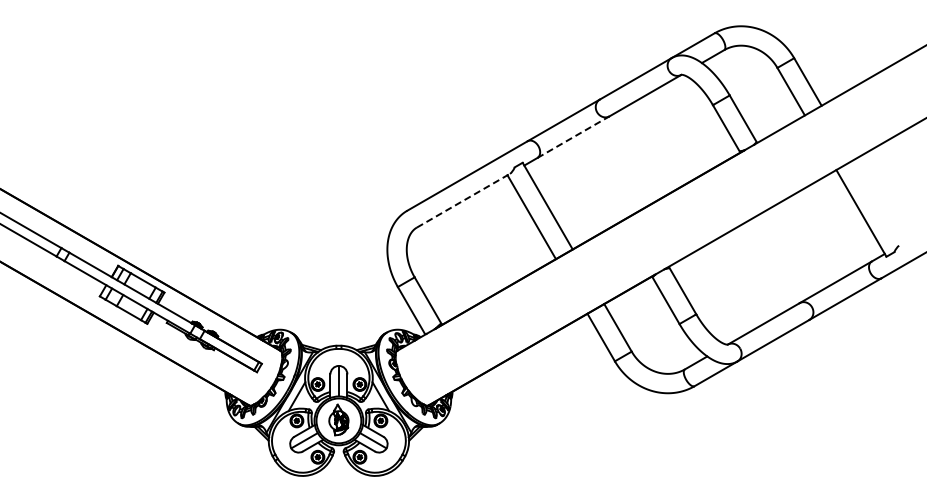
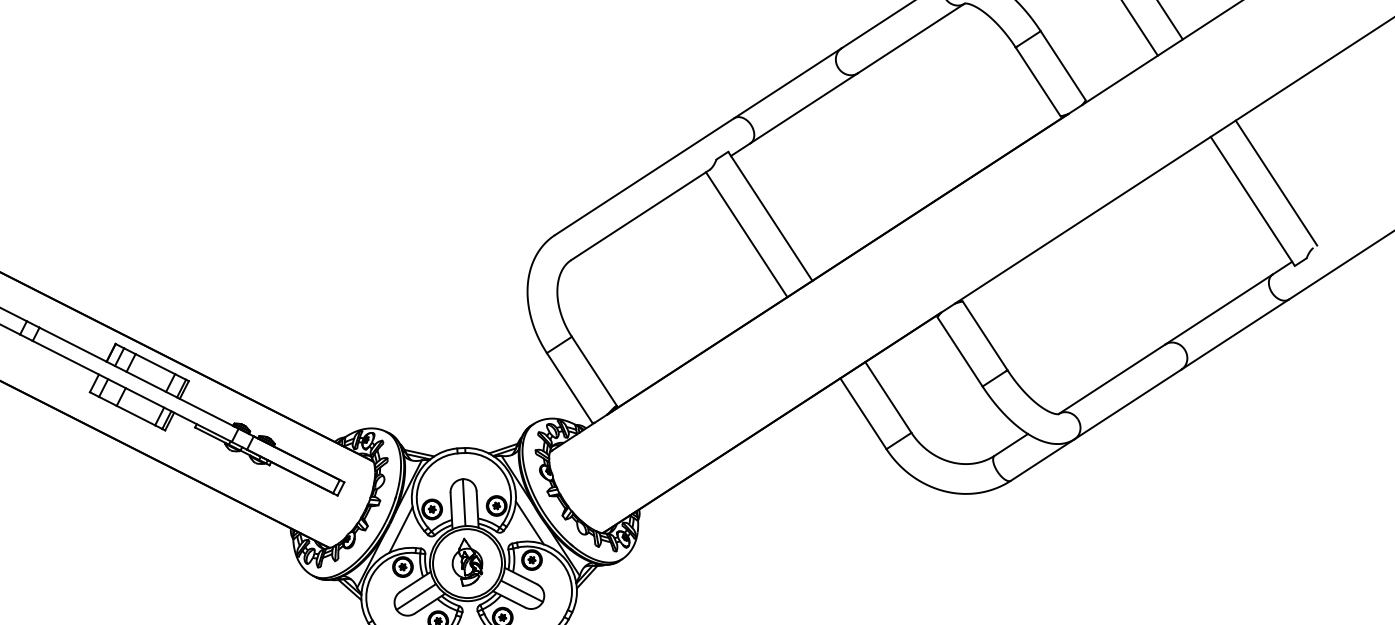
line: (573, 137) -> (804, 108), dashed -> solid
line: (463, 200) -> (640, 214), dashed -> solid
line: (877, 202) -> (1276, 183), added

